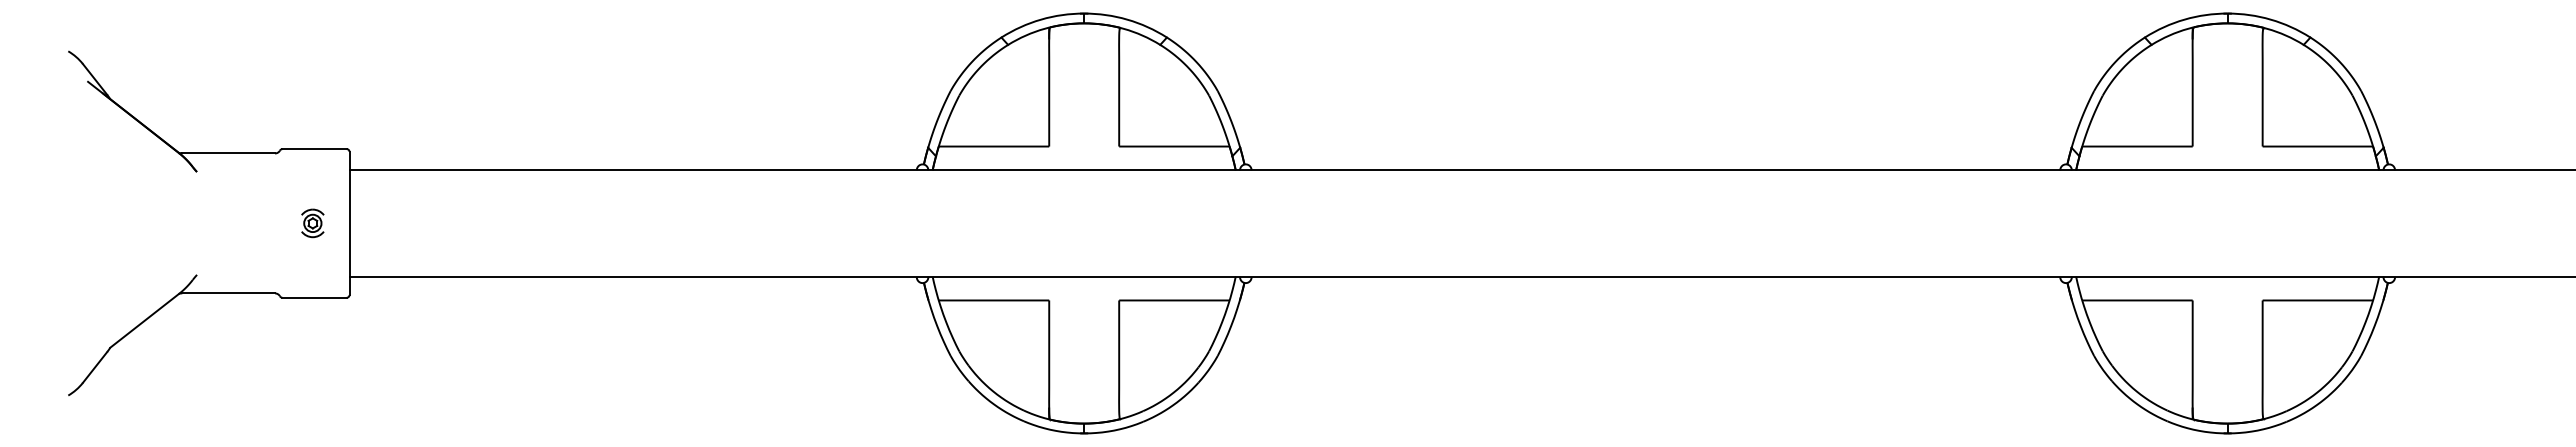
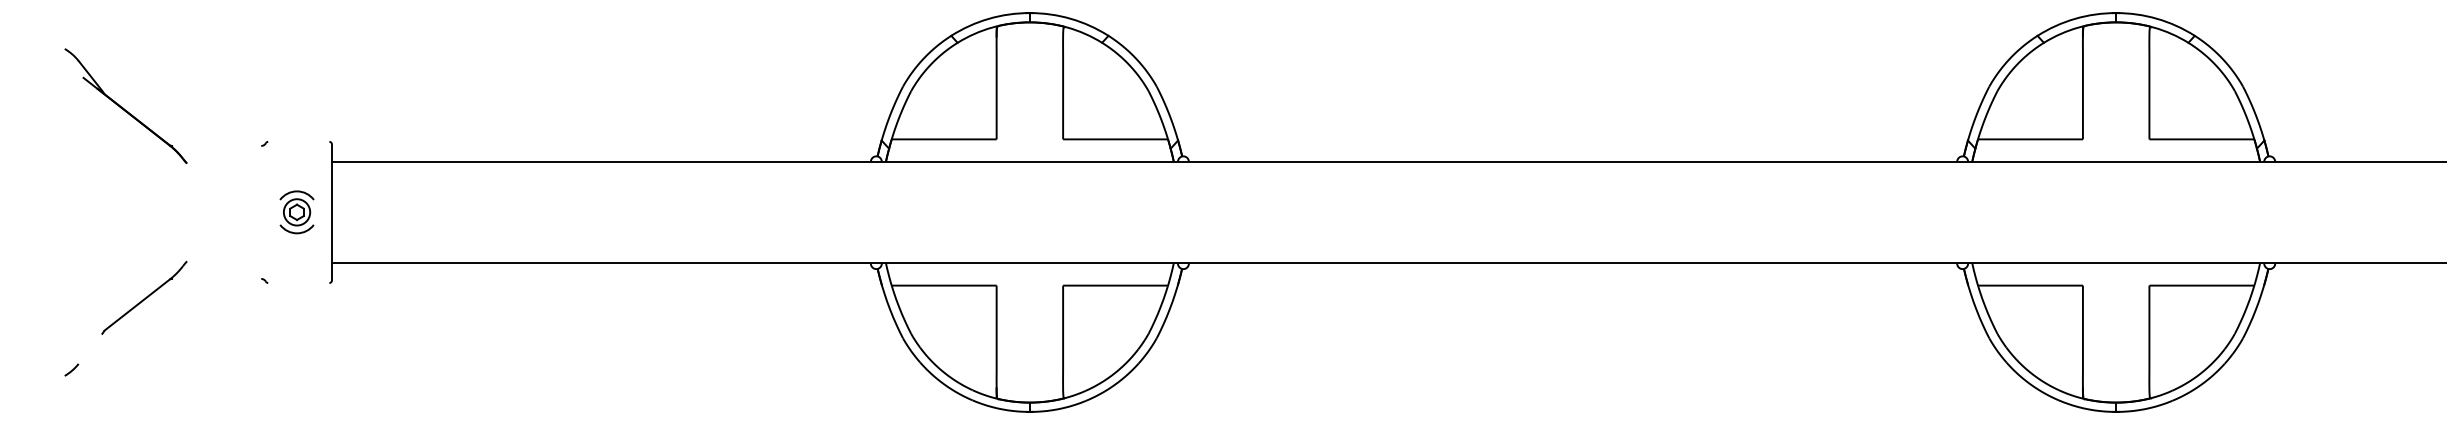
line: (314, 149) -> (298, 142), removed
line: (228, 153) -> (216, 146), removed
part: (312, 223) -> (296, 212), size x1.6
line: (228, 293) -> (216, 279), removed
line: (314, 297) -> (298, 282), removed
line: (94, 367) -> (89, 349), removed

